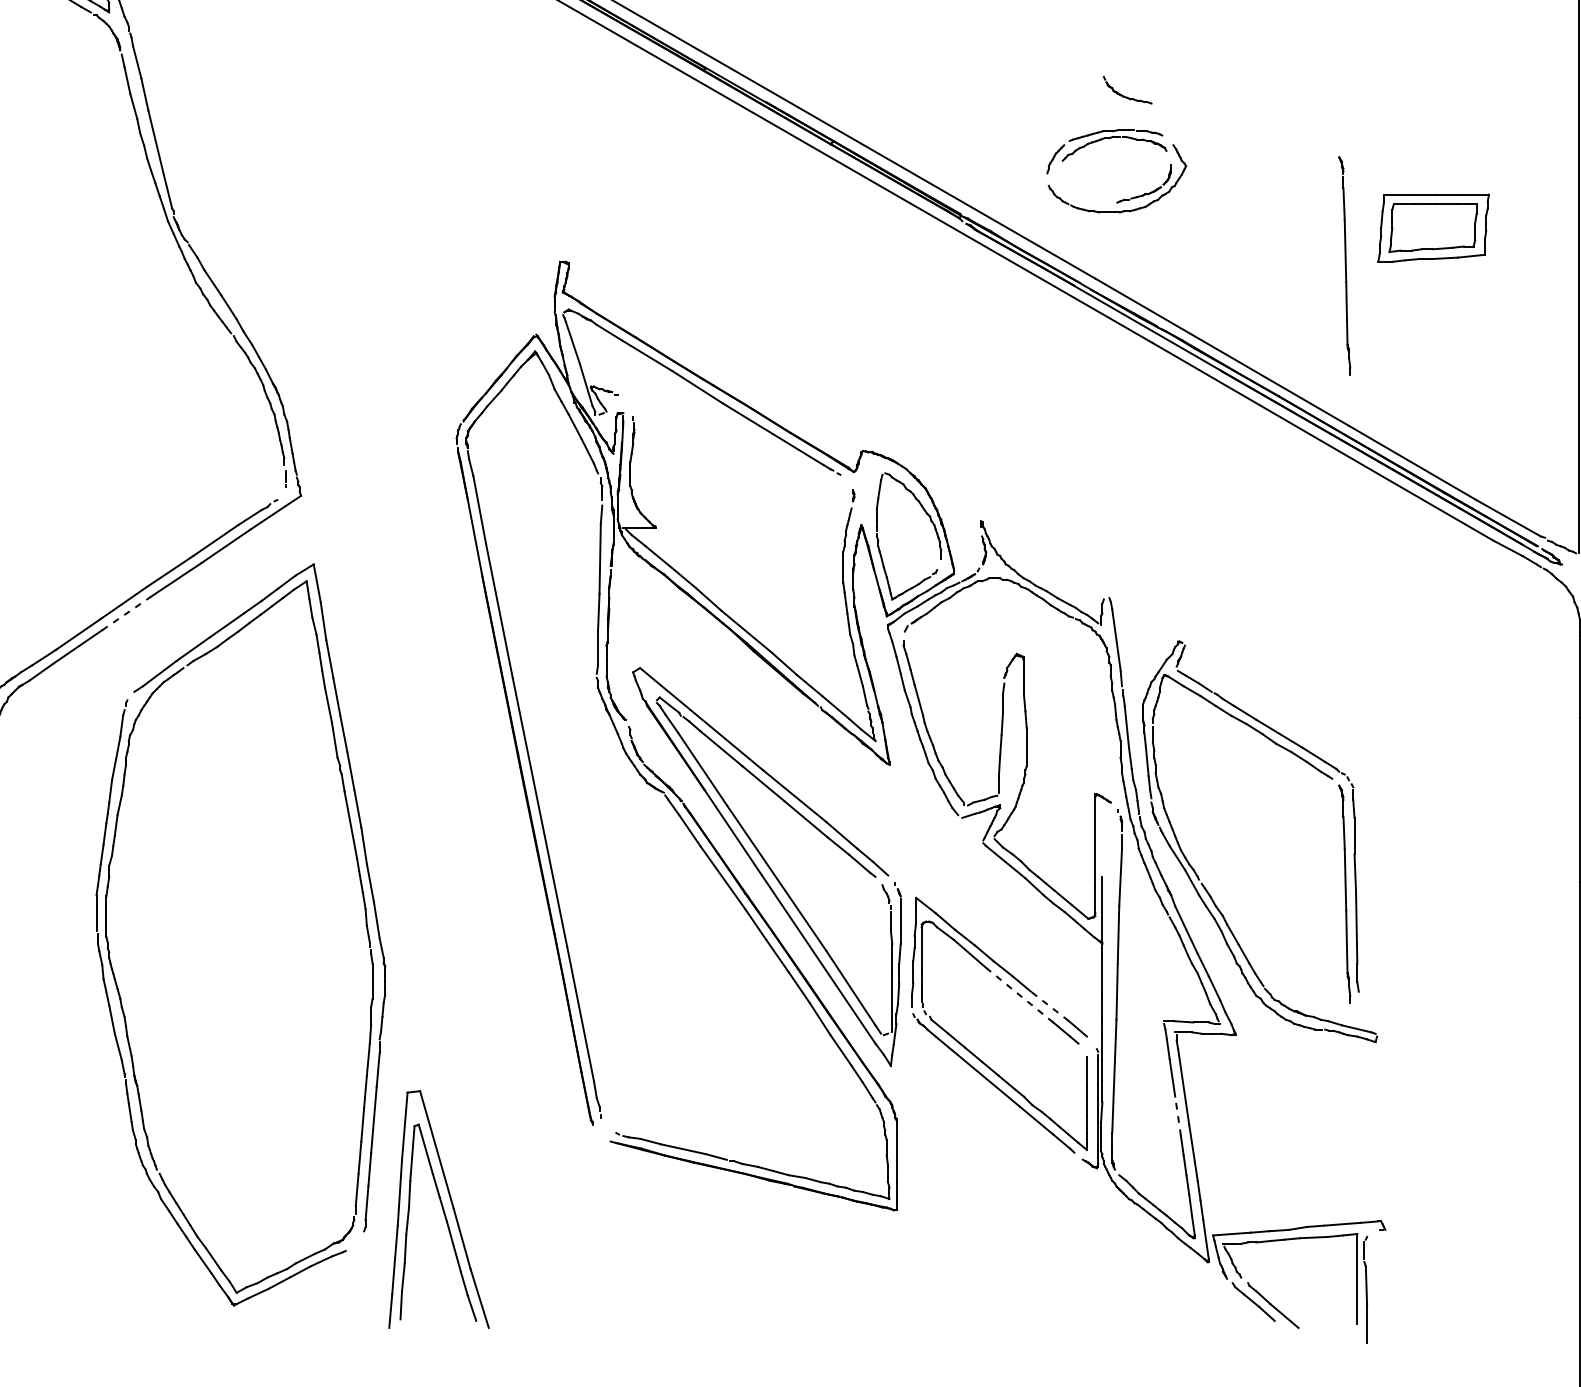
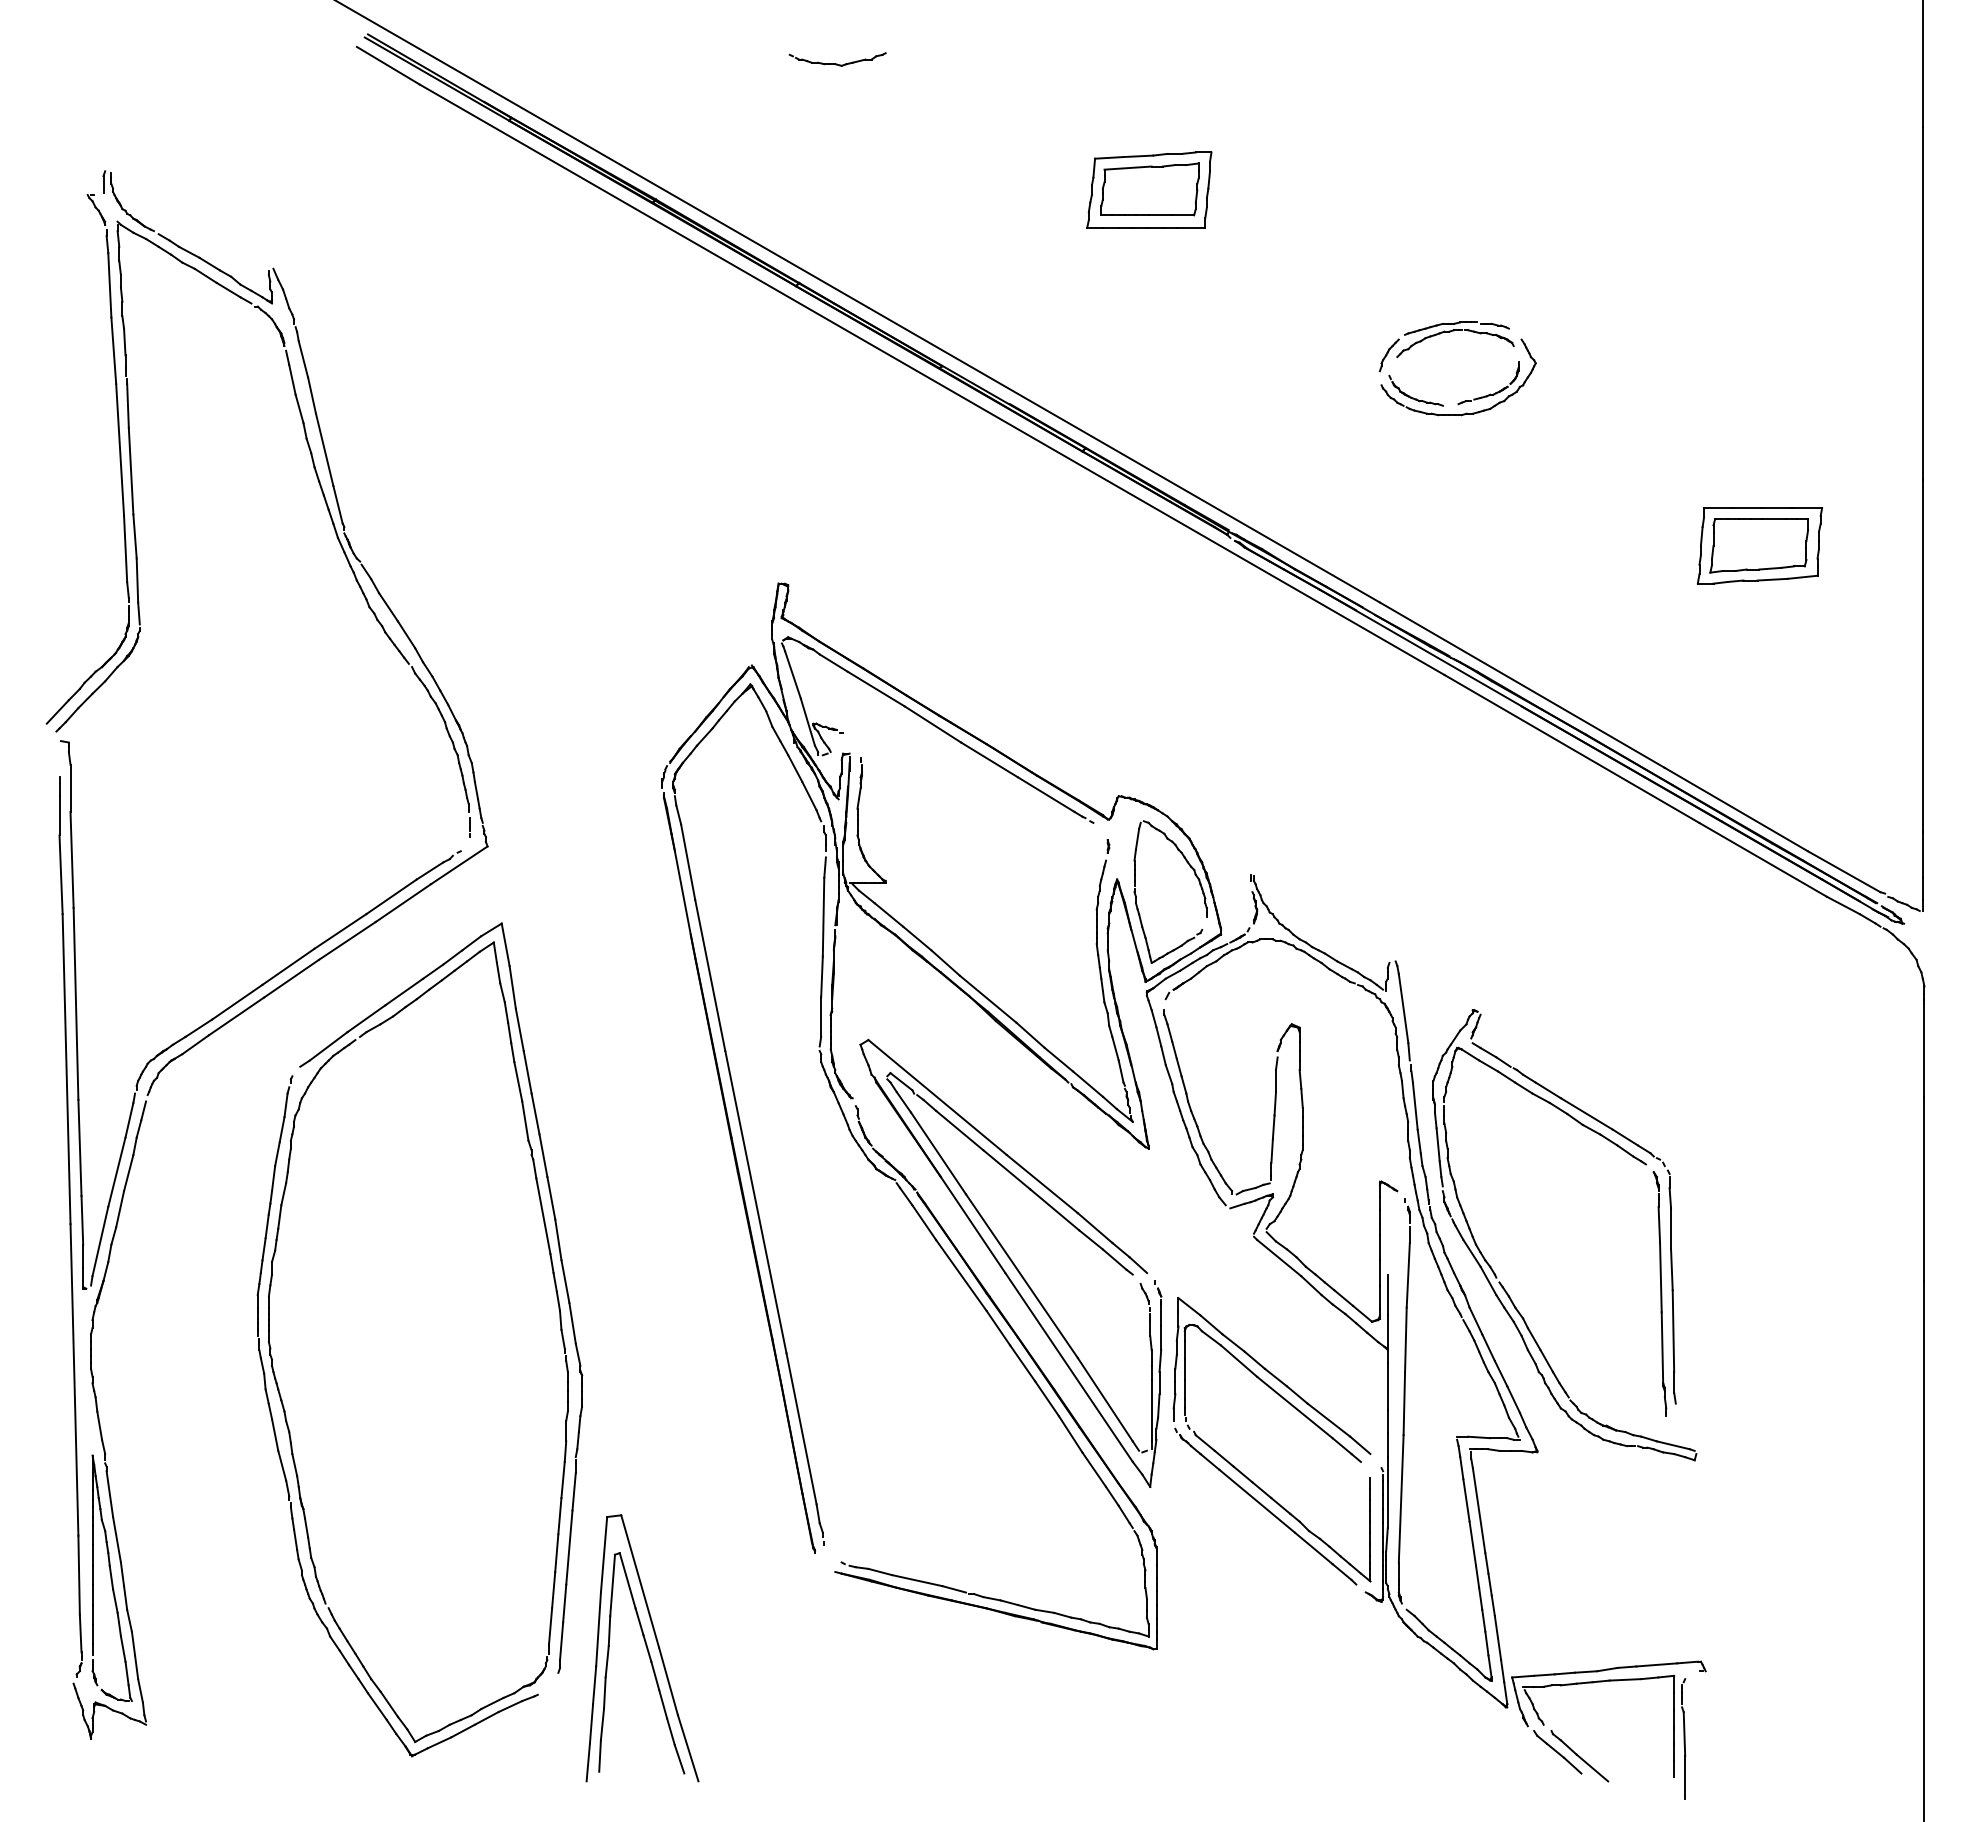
part: (1122, 199) -> (1464, 400), moved
part: (1344, 265) -> (1659, 587), removed
line: (127, 613) -> (292, 978), dashed -> solid
line: (1019, 995) -> (1294, 1407), dashed -> solid
line: (1049, 1006) -> (1328, 1420), dashed -> solid
line: (1177, 1116) -> (1472, 1543), dashed -> solid

